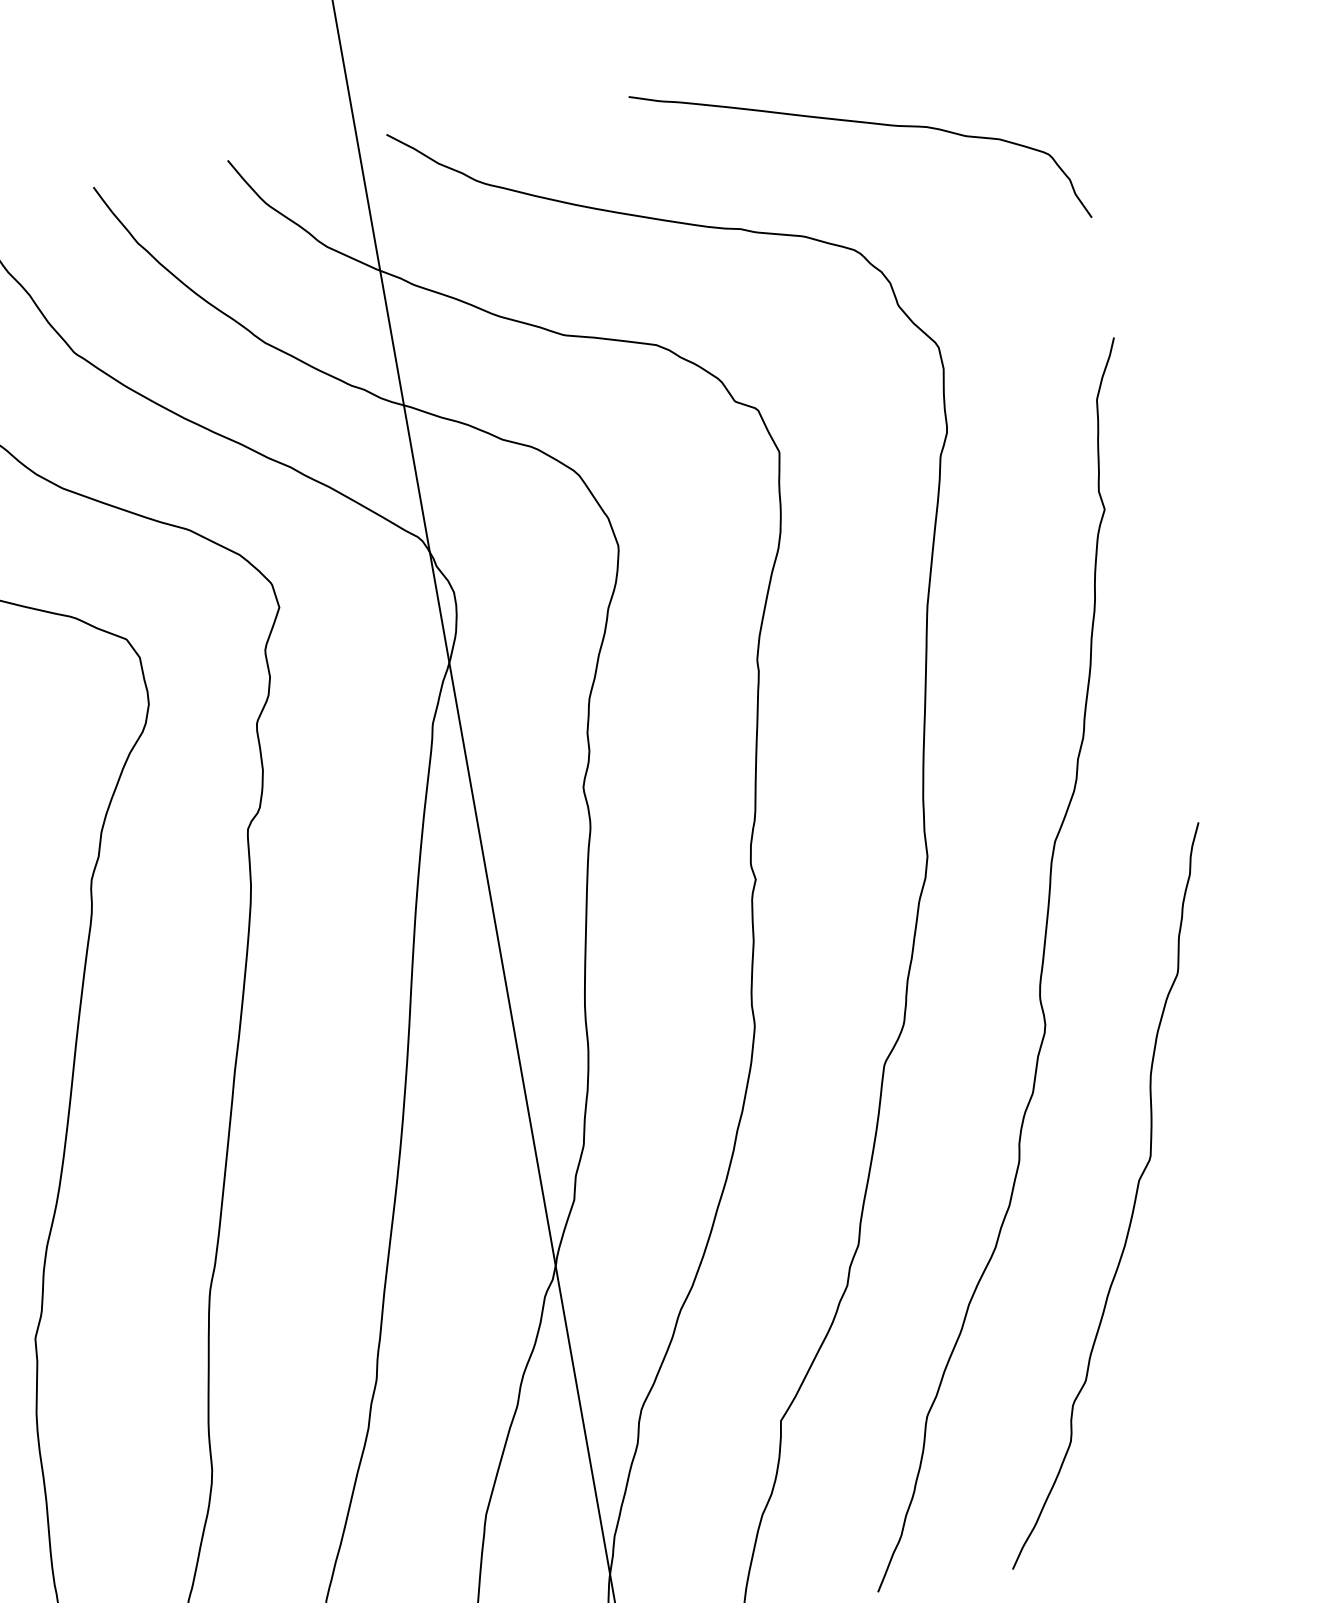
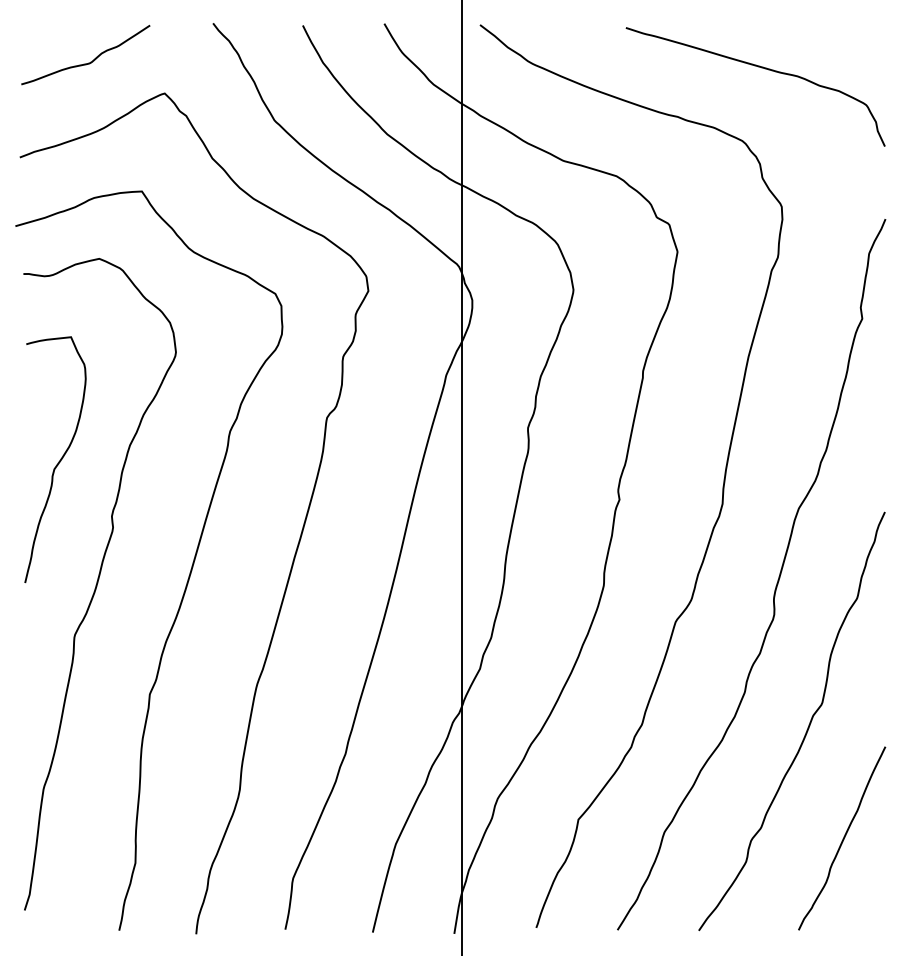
curve: (1223, 1374) -> (842, 838), added

